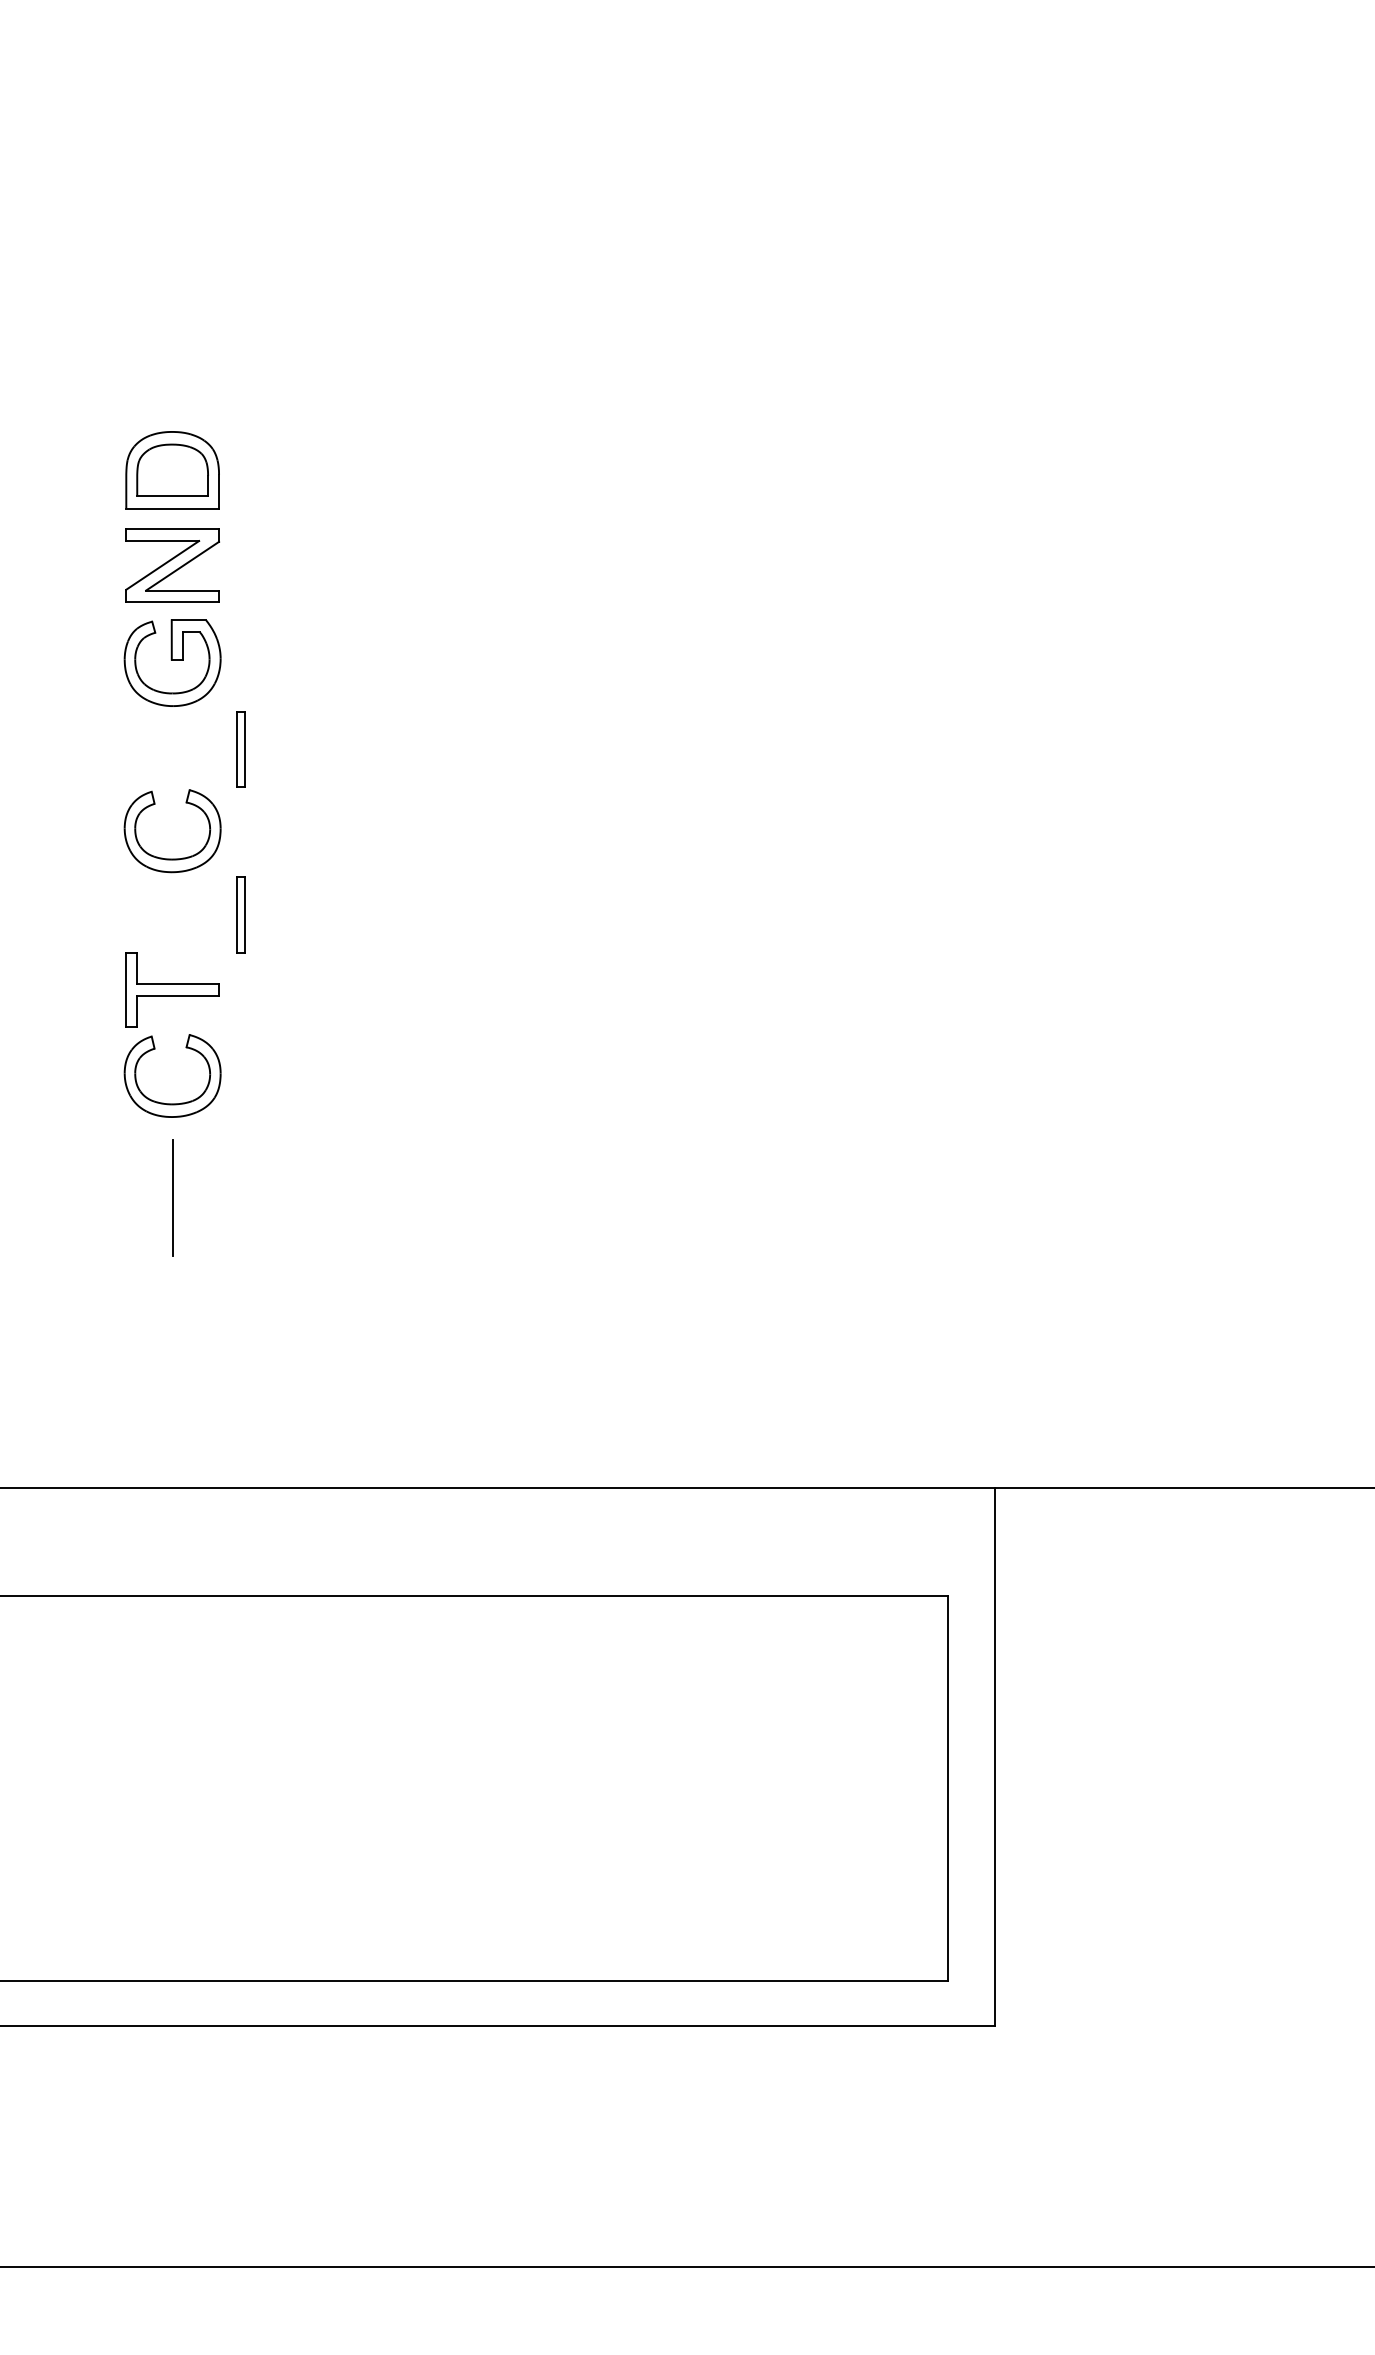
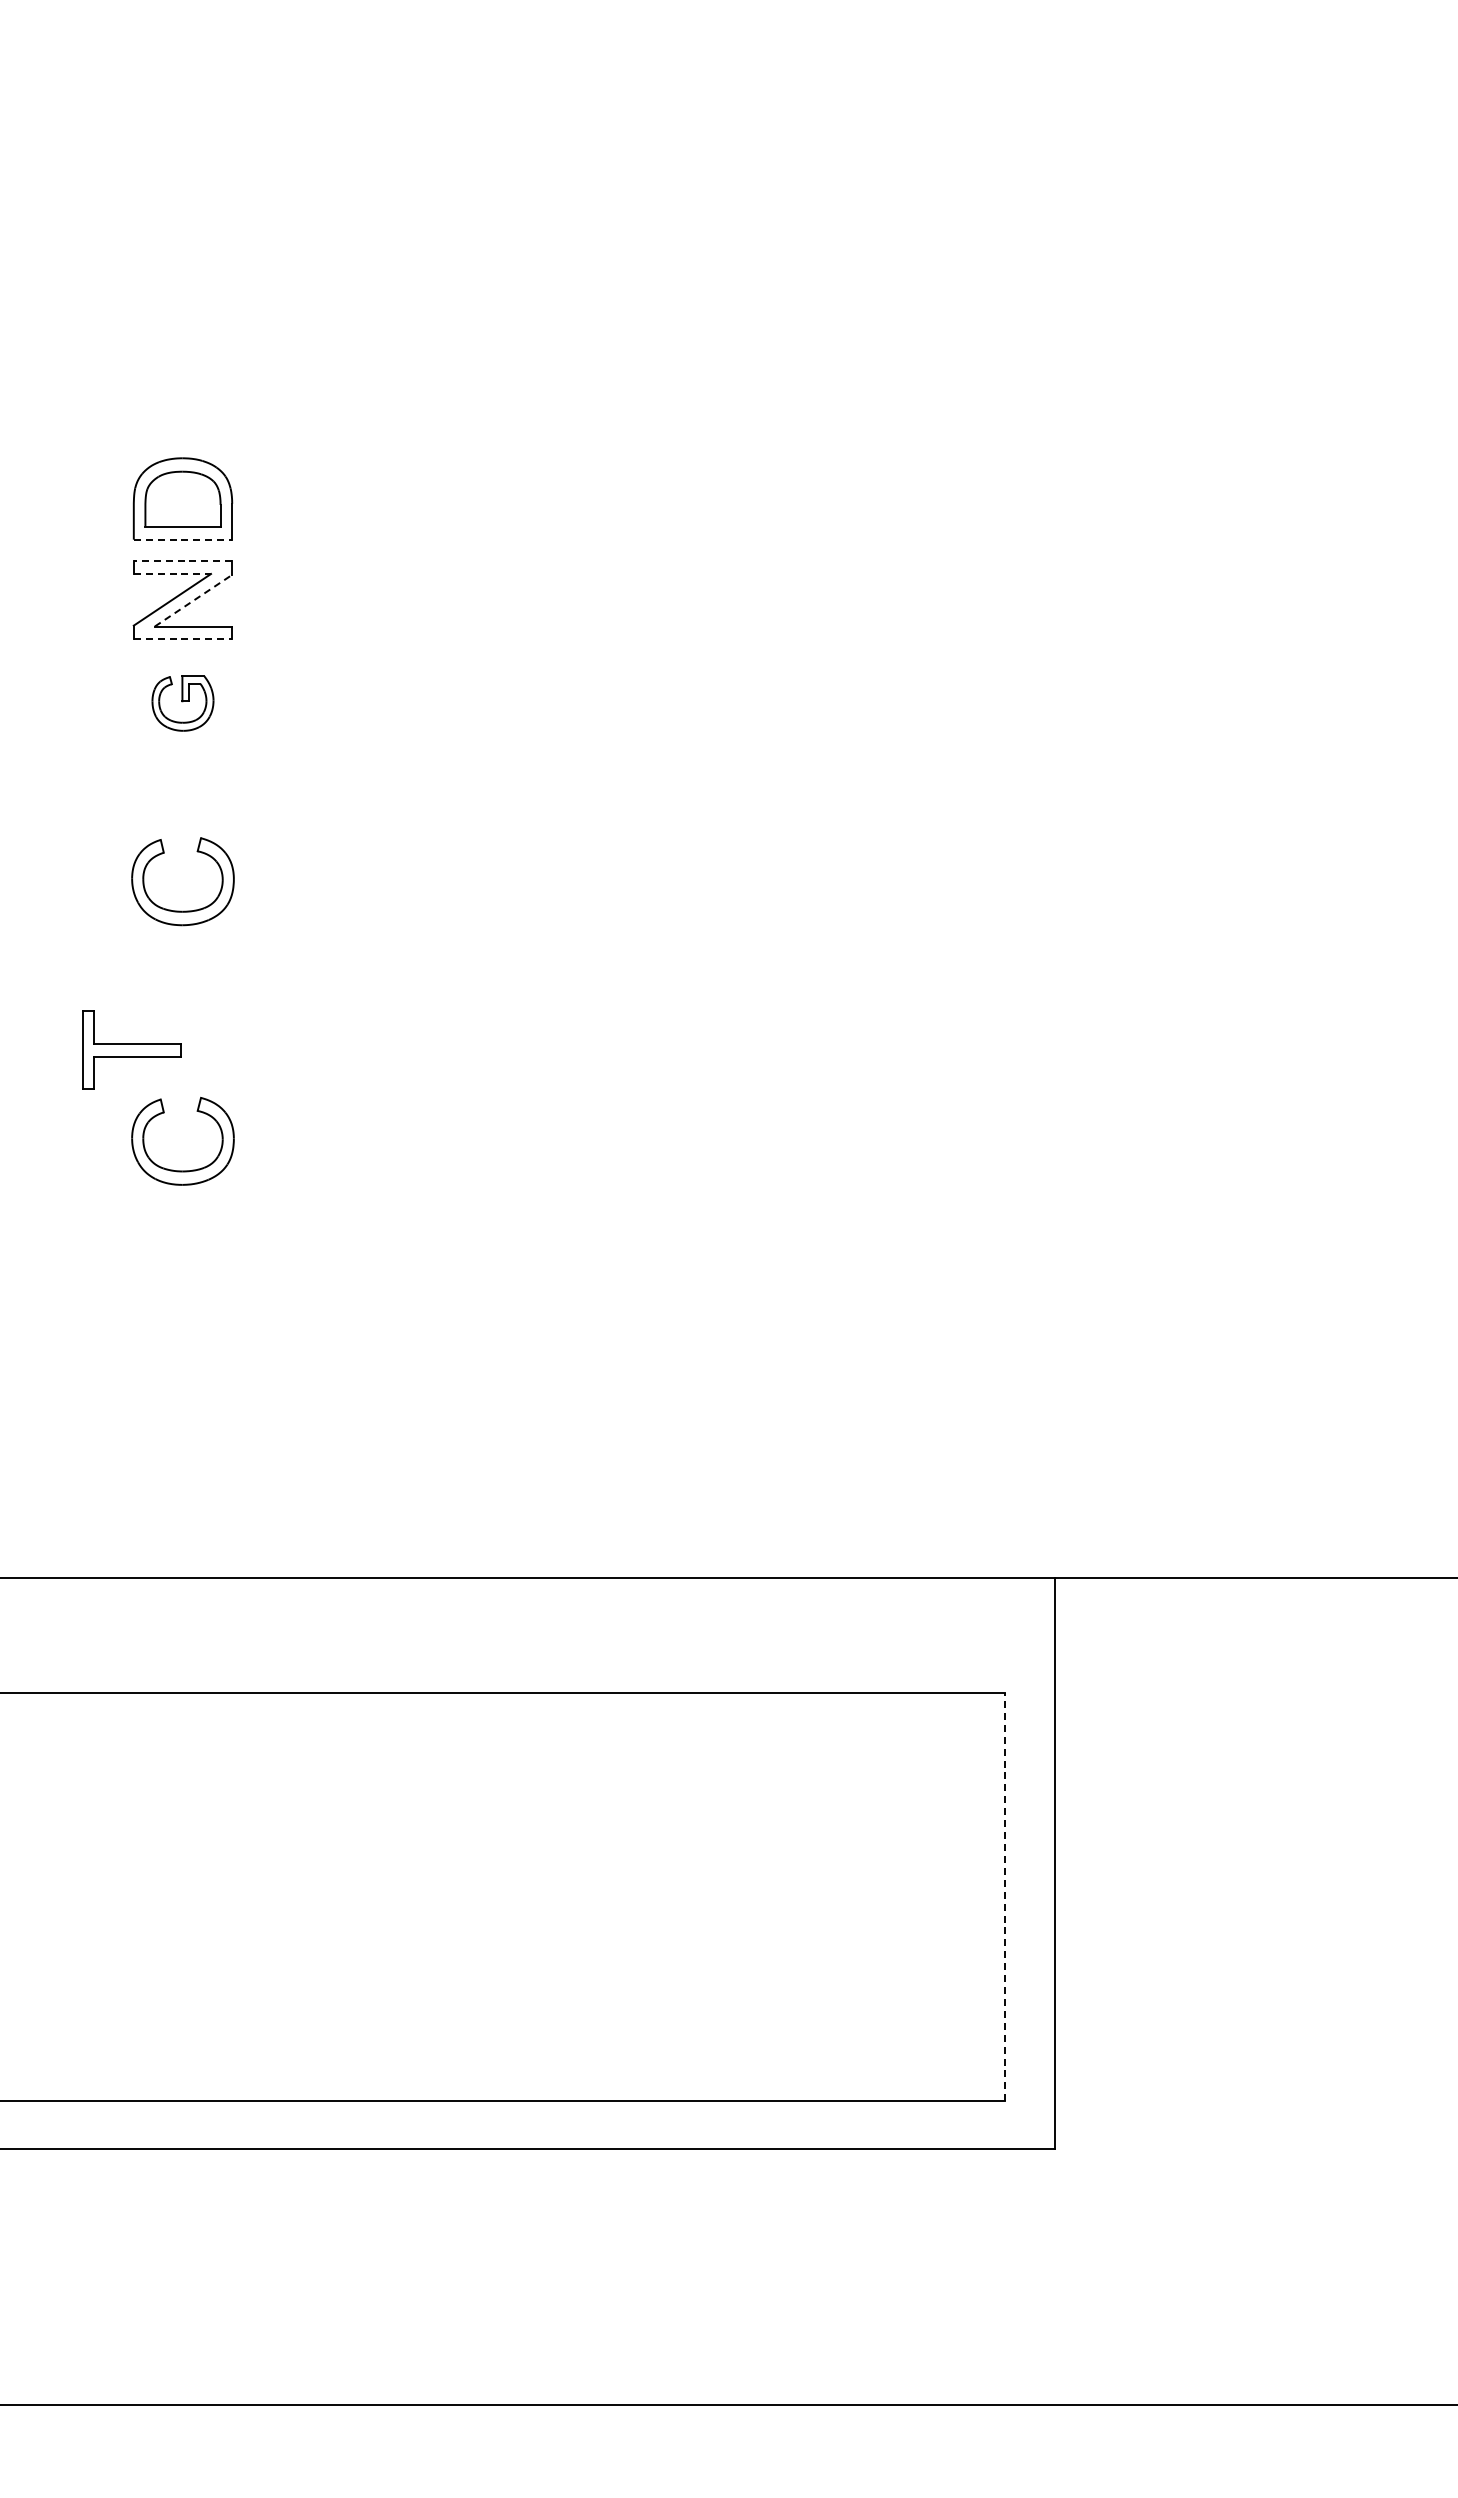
line: (173, 508) -> (183, 539), solid -> dashed
line: (172, 529) -> (182, 561), solid -> dashed
line: (162, 540) -> (172, 573), solid -> dashed
line: (182, 566) -> (193, 600), solid -> dashed
line: (173, 602) -> (183, 639), solid -> dashed
part: (172, 663) -> (182, 703), size x0.6
part: (241, 748) -> (255, 794), removed
part: (241, 914) -> (255, 970), removed
part: (172, 989) -> (131, 1049), moved
line: (173, 1197) -> (183, 1270), removed
line: (948, 1788) -> (1005, 1896), solid -> dashed

